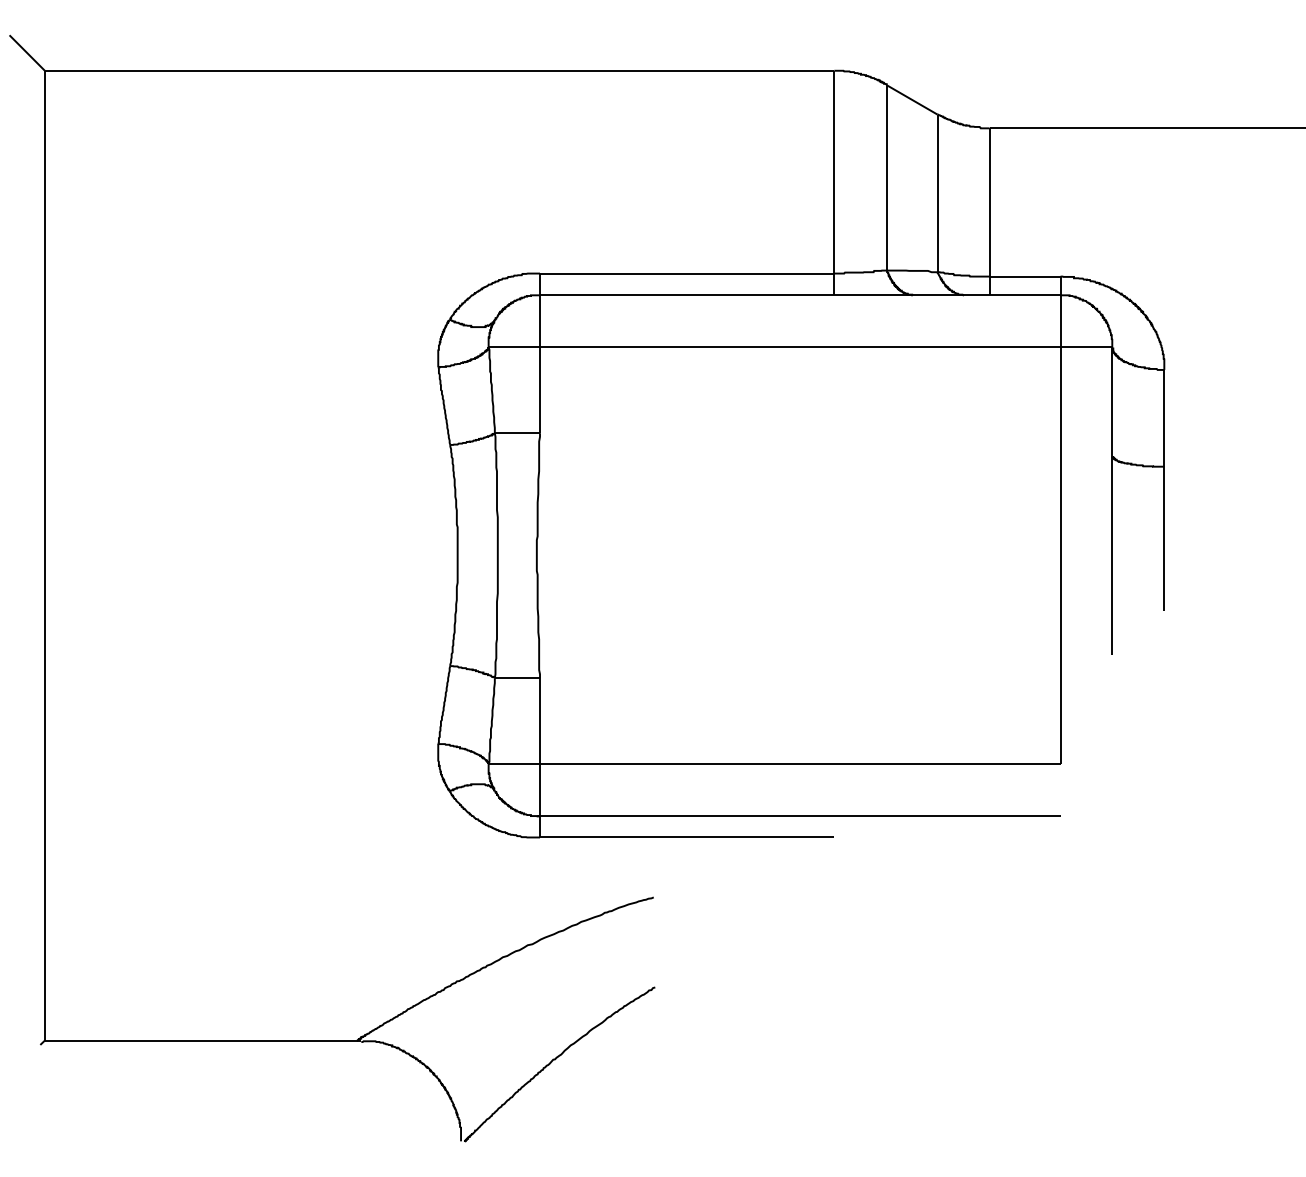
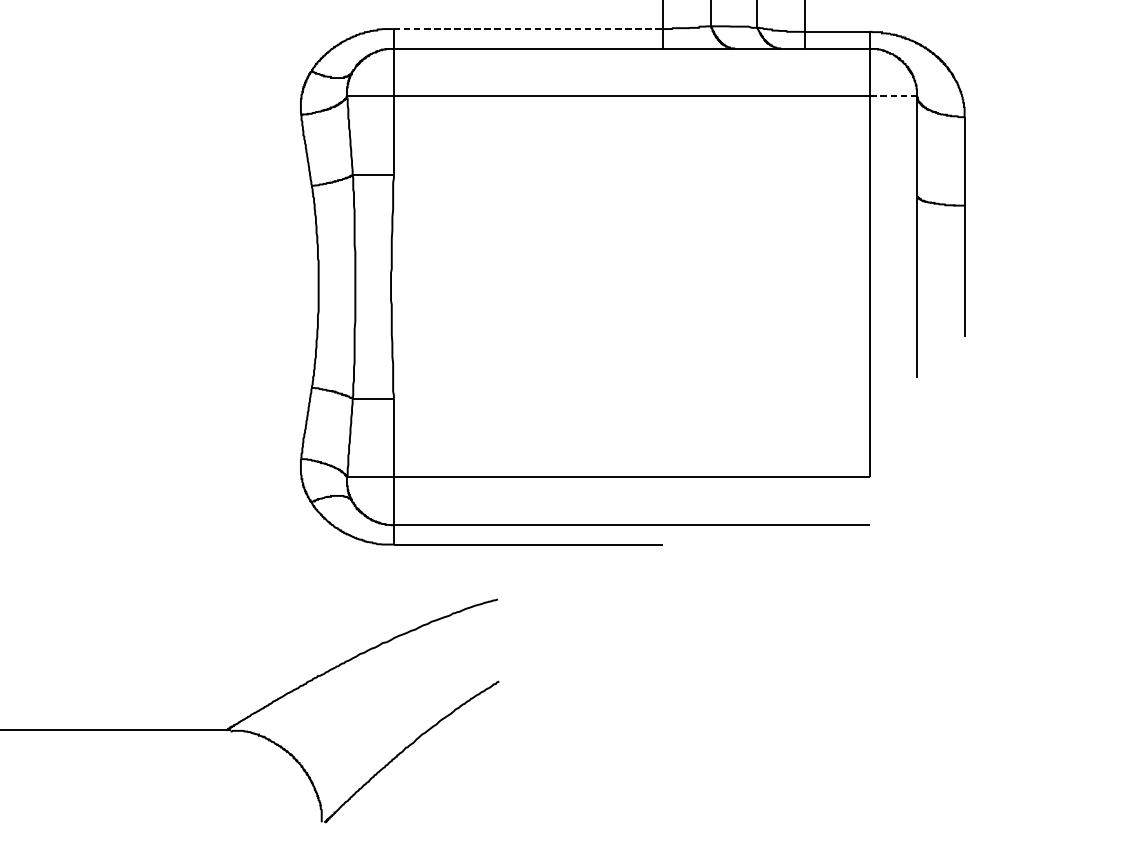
line: (687, 273) -> (528, 29), solid -> dashed
line: (1086, 347) -> (893, 96), solid -> dashed

